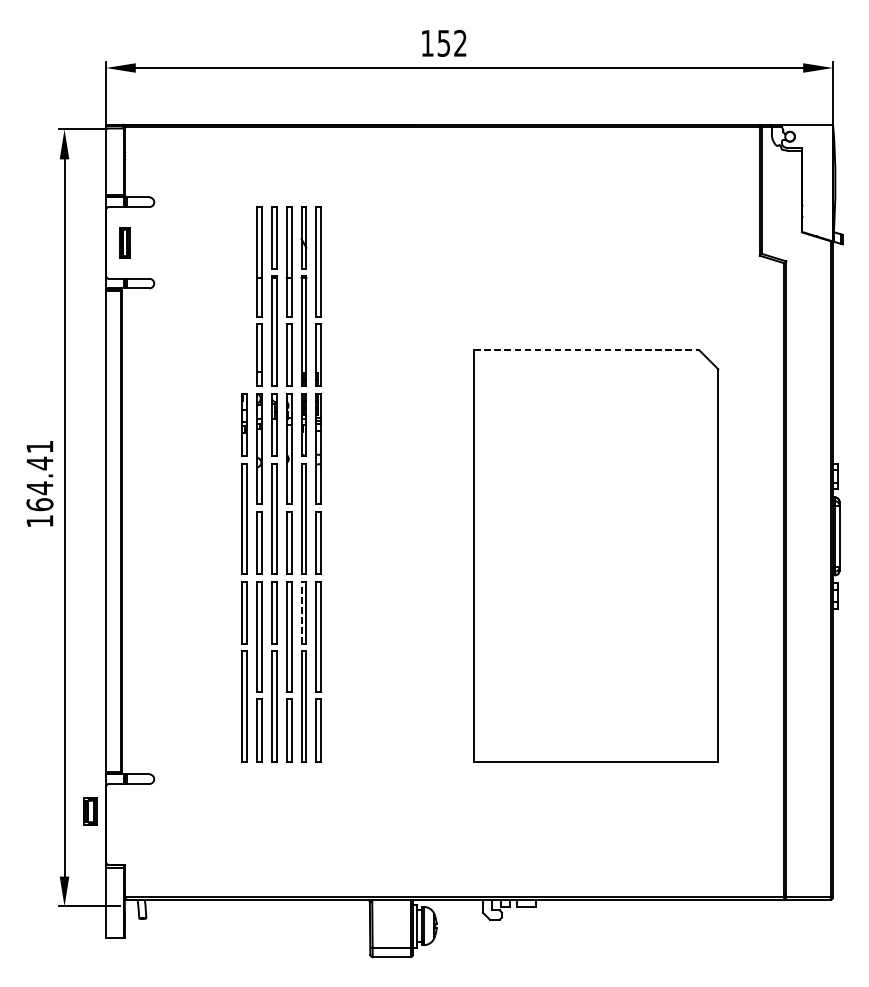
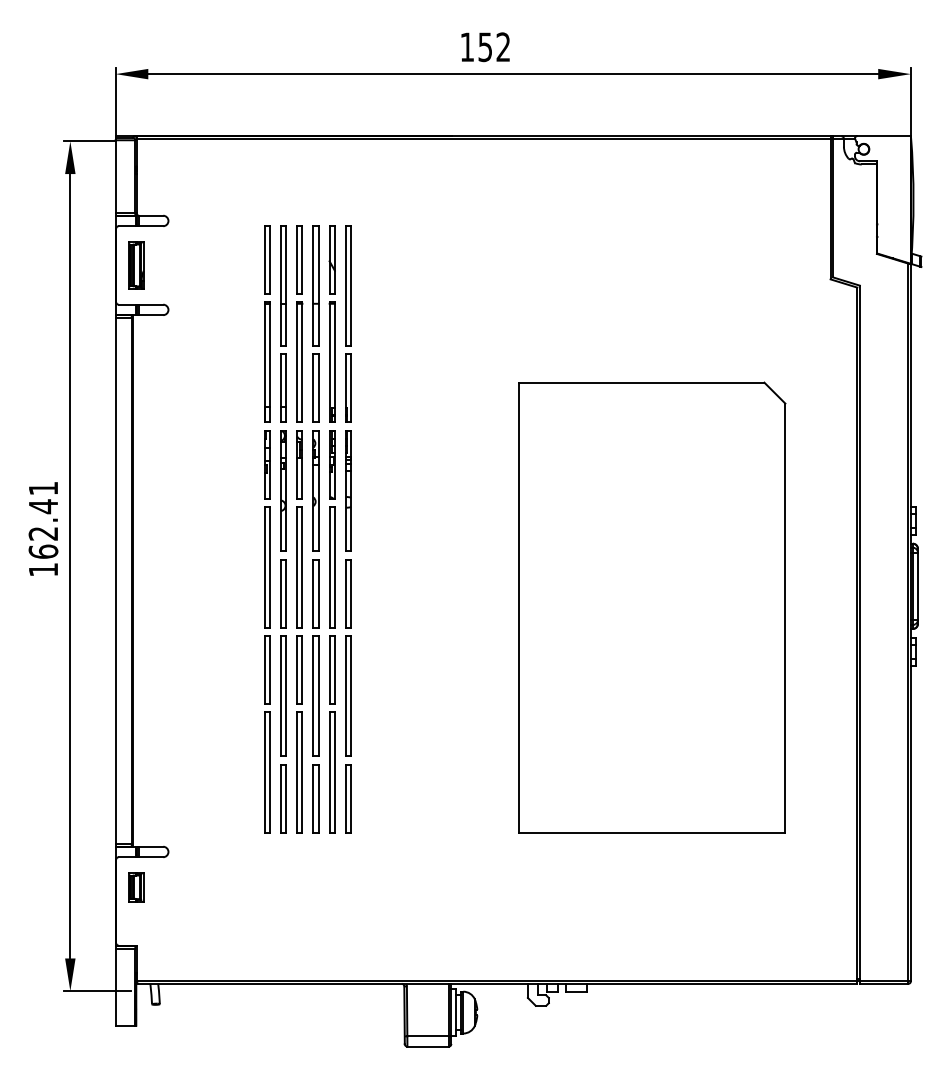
part: (125, 242) -> (136, 265), size x1.43
part: (244, 296) -> (267, 323), added
line: (586, 349) -> (641, 382), dashed -> solid
text: (39, 488) -> (42, 533), 164.41 -> 162.41
line: (301, 612) -> (329, 669), dashed -> solid
part: (90, 811) -> (136, 887), moved

